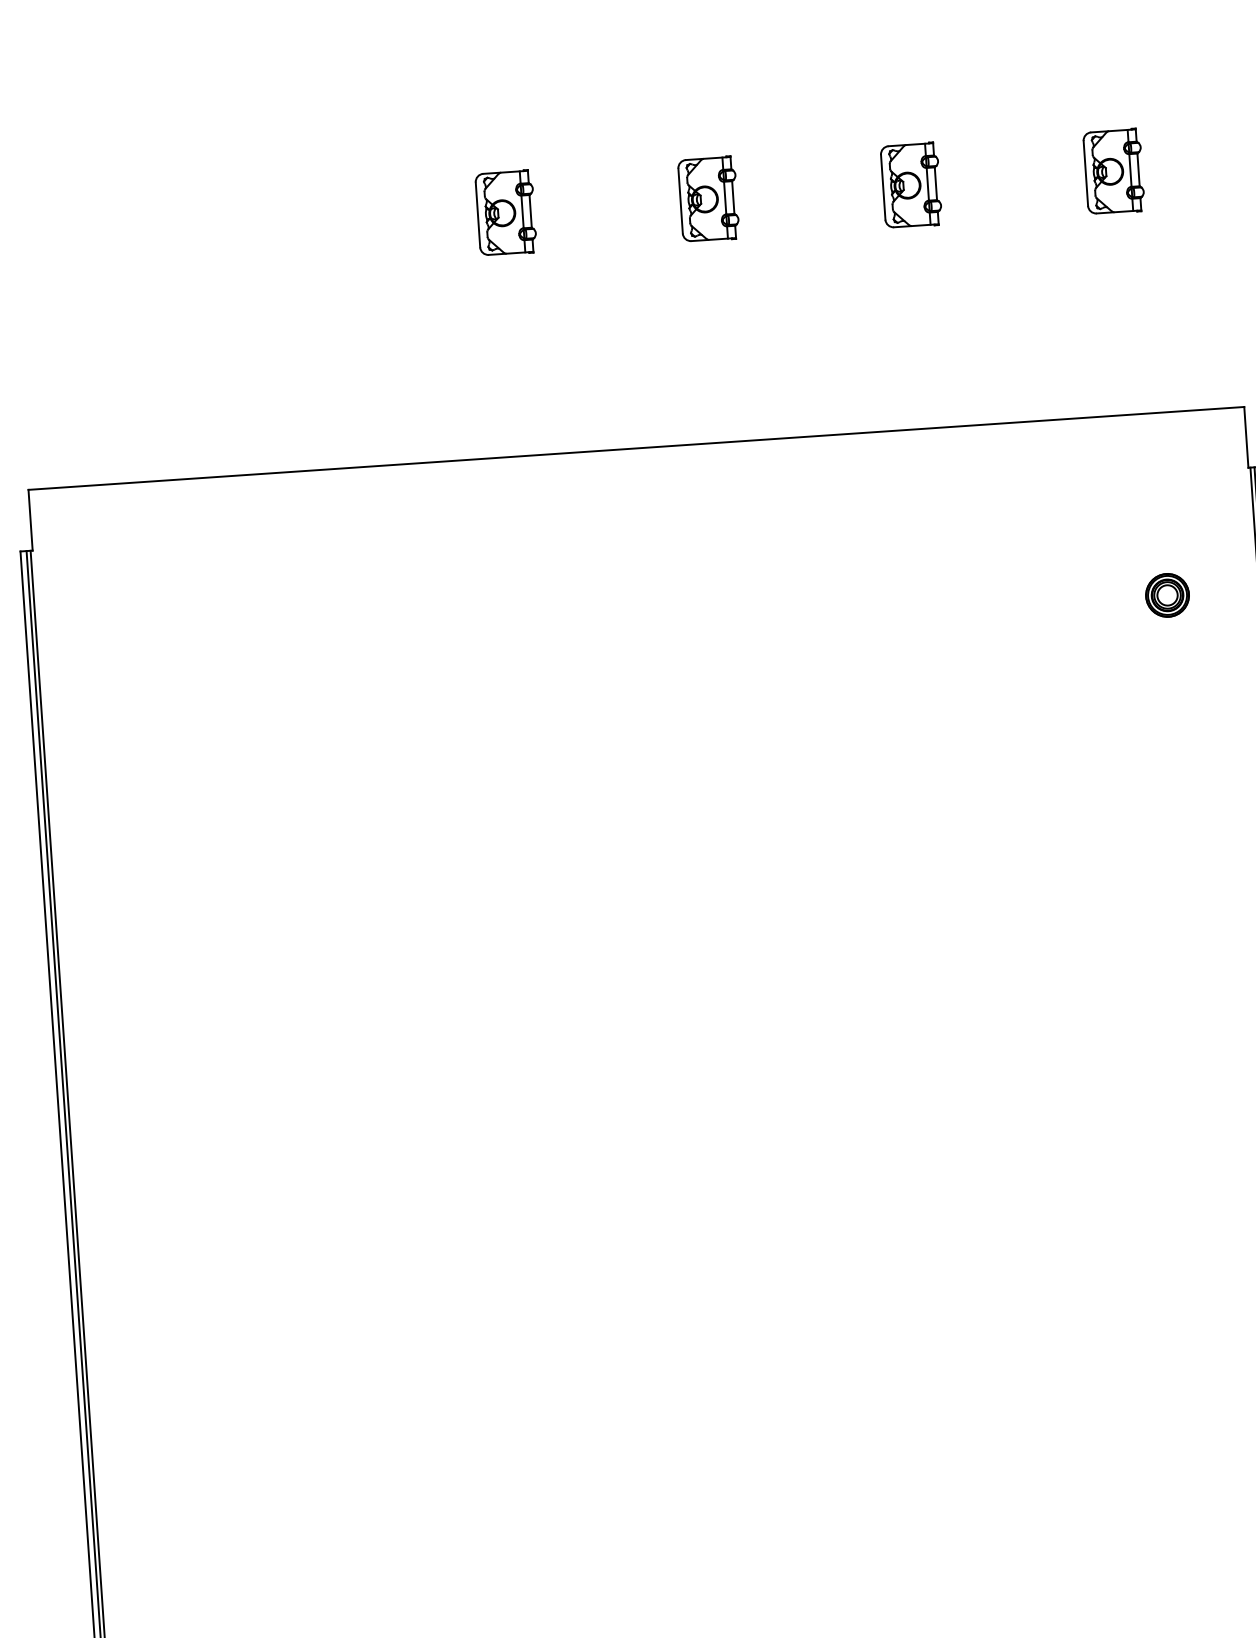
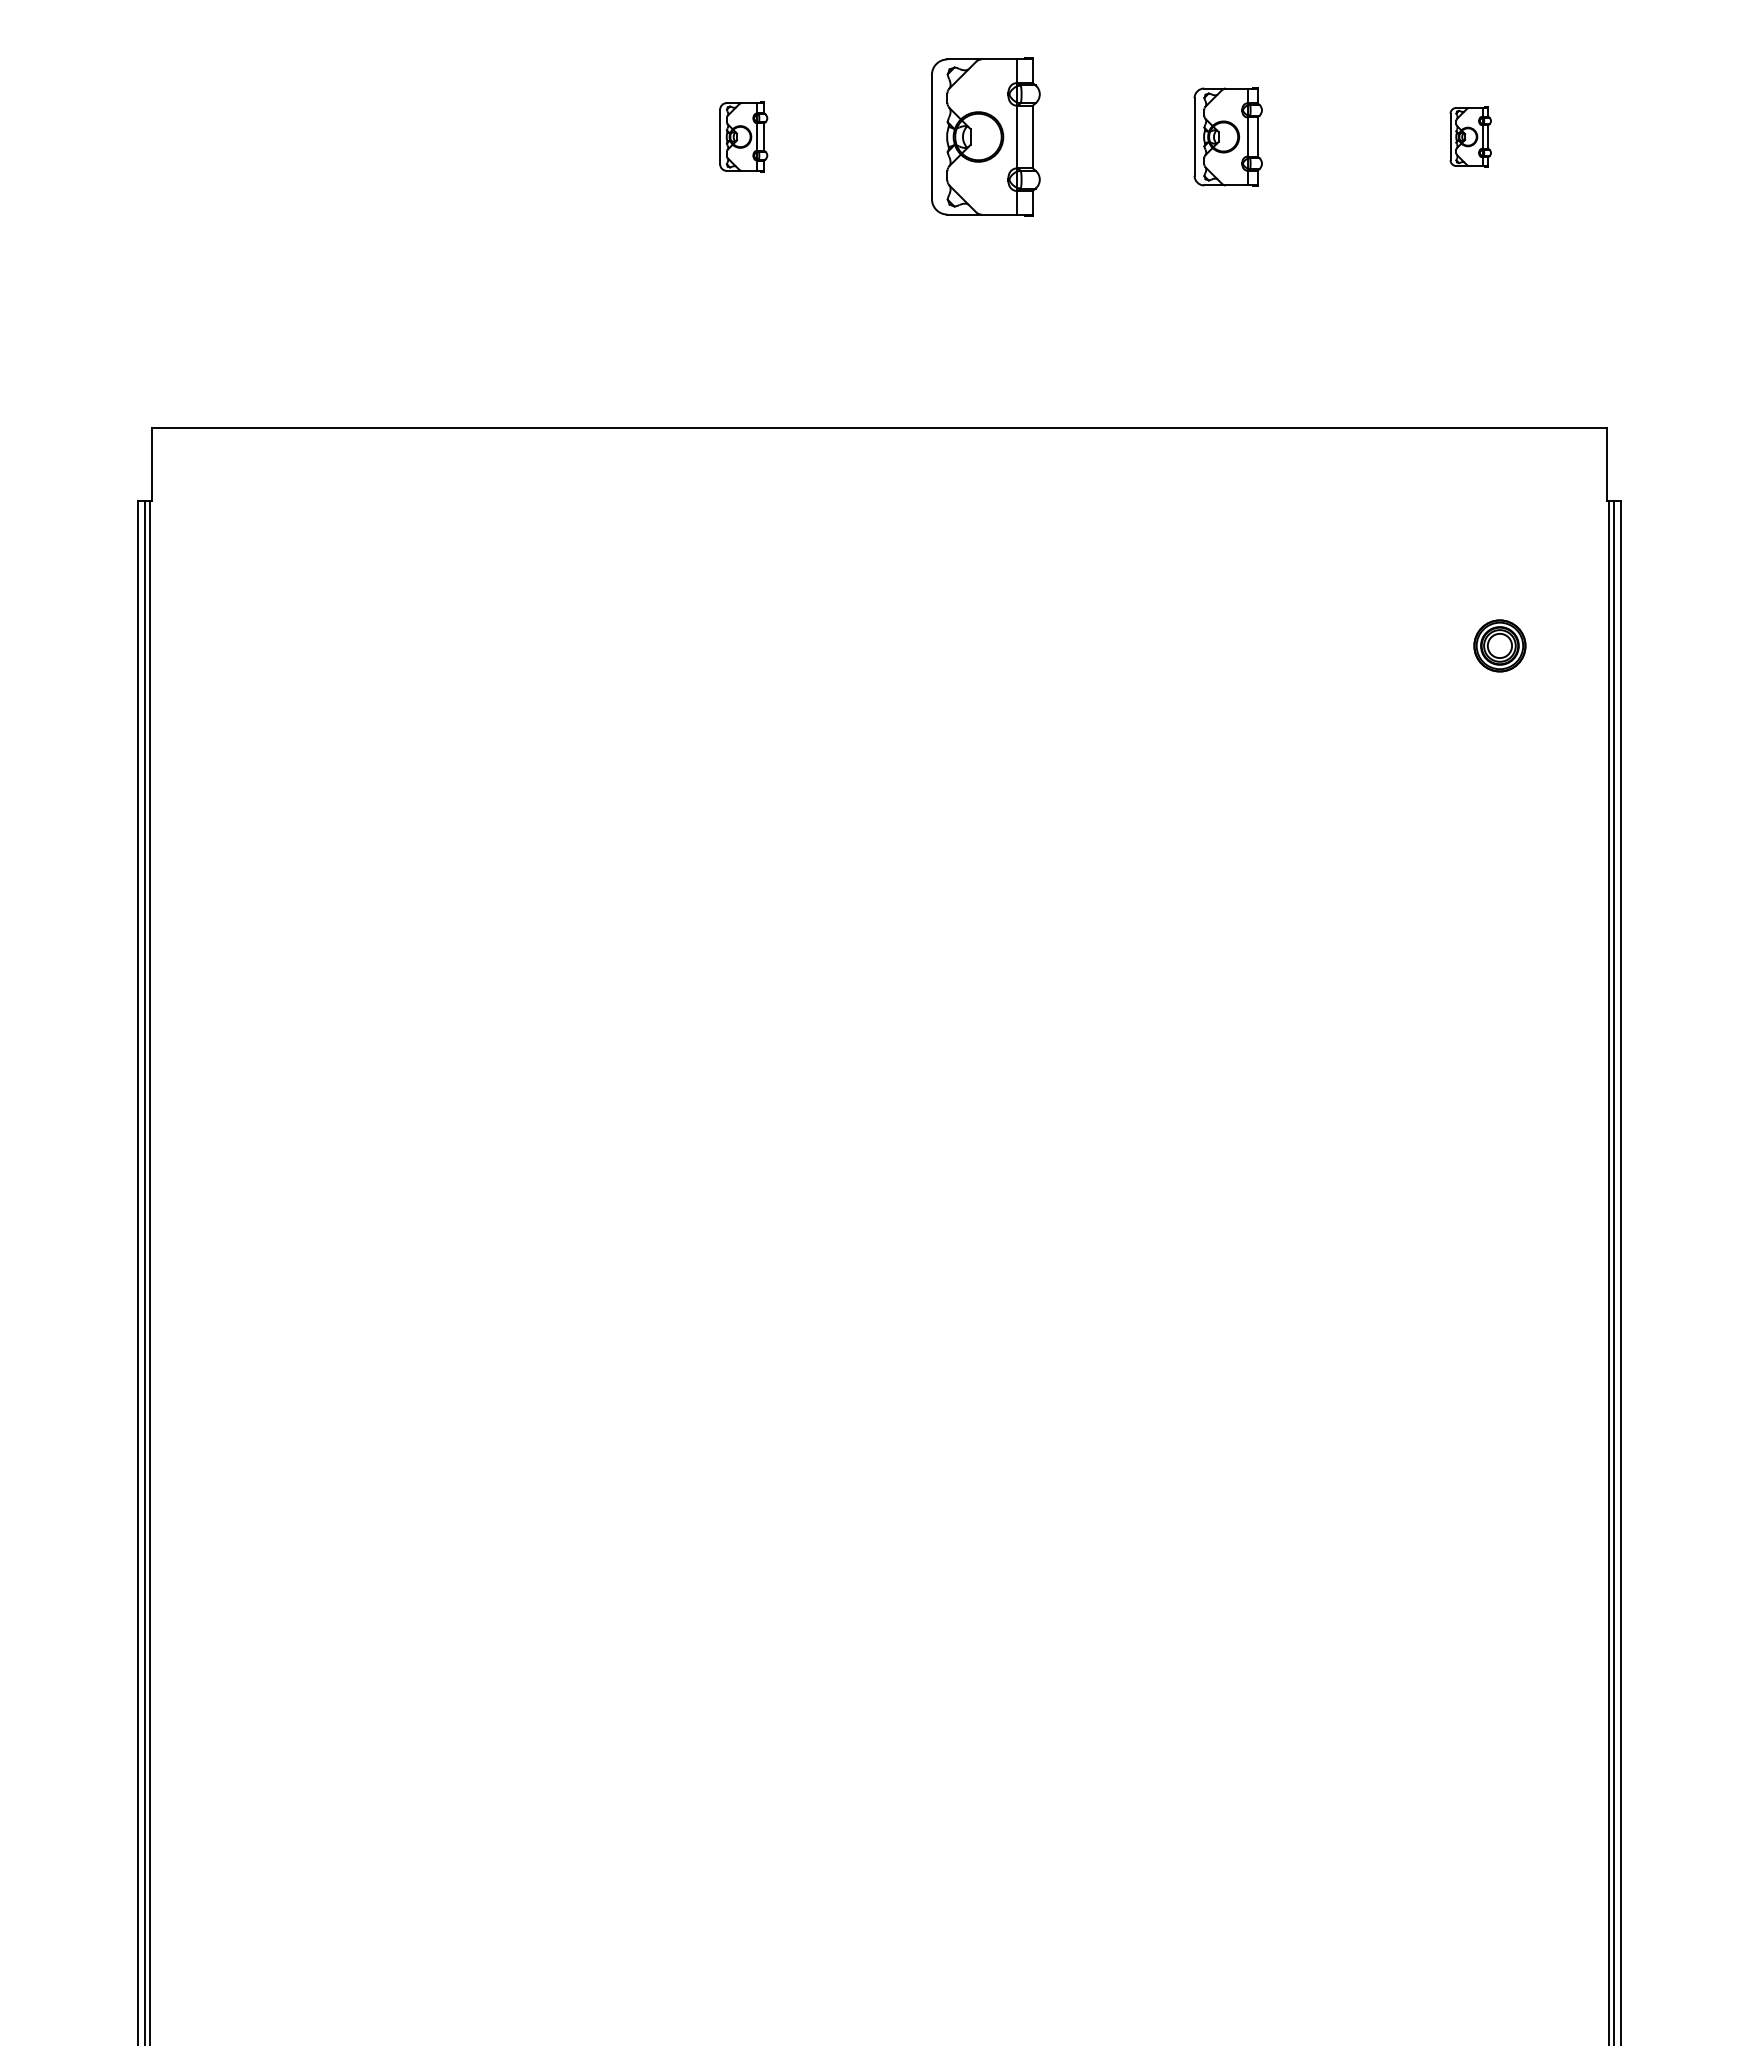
part: (1113, 171) -> (1470, 136), size x0.6
part: (708, 198) -> (985, 136), size x1.6
part: (506, 212) -> (743, 136), size x0.7

